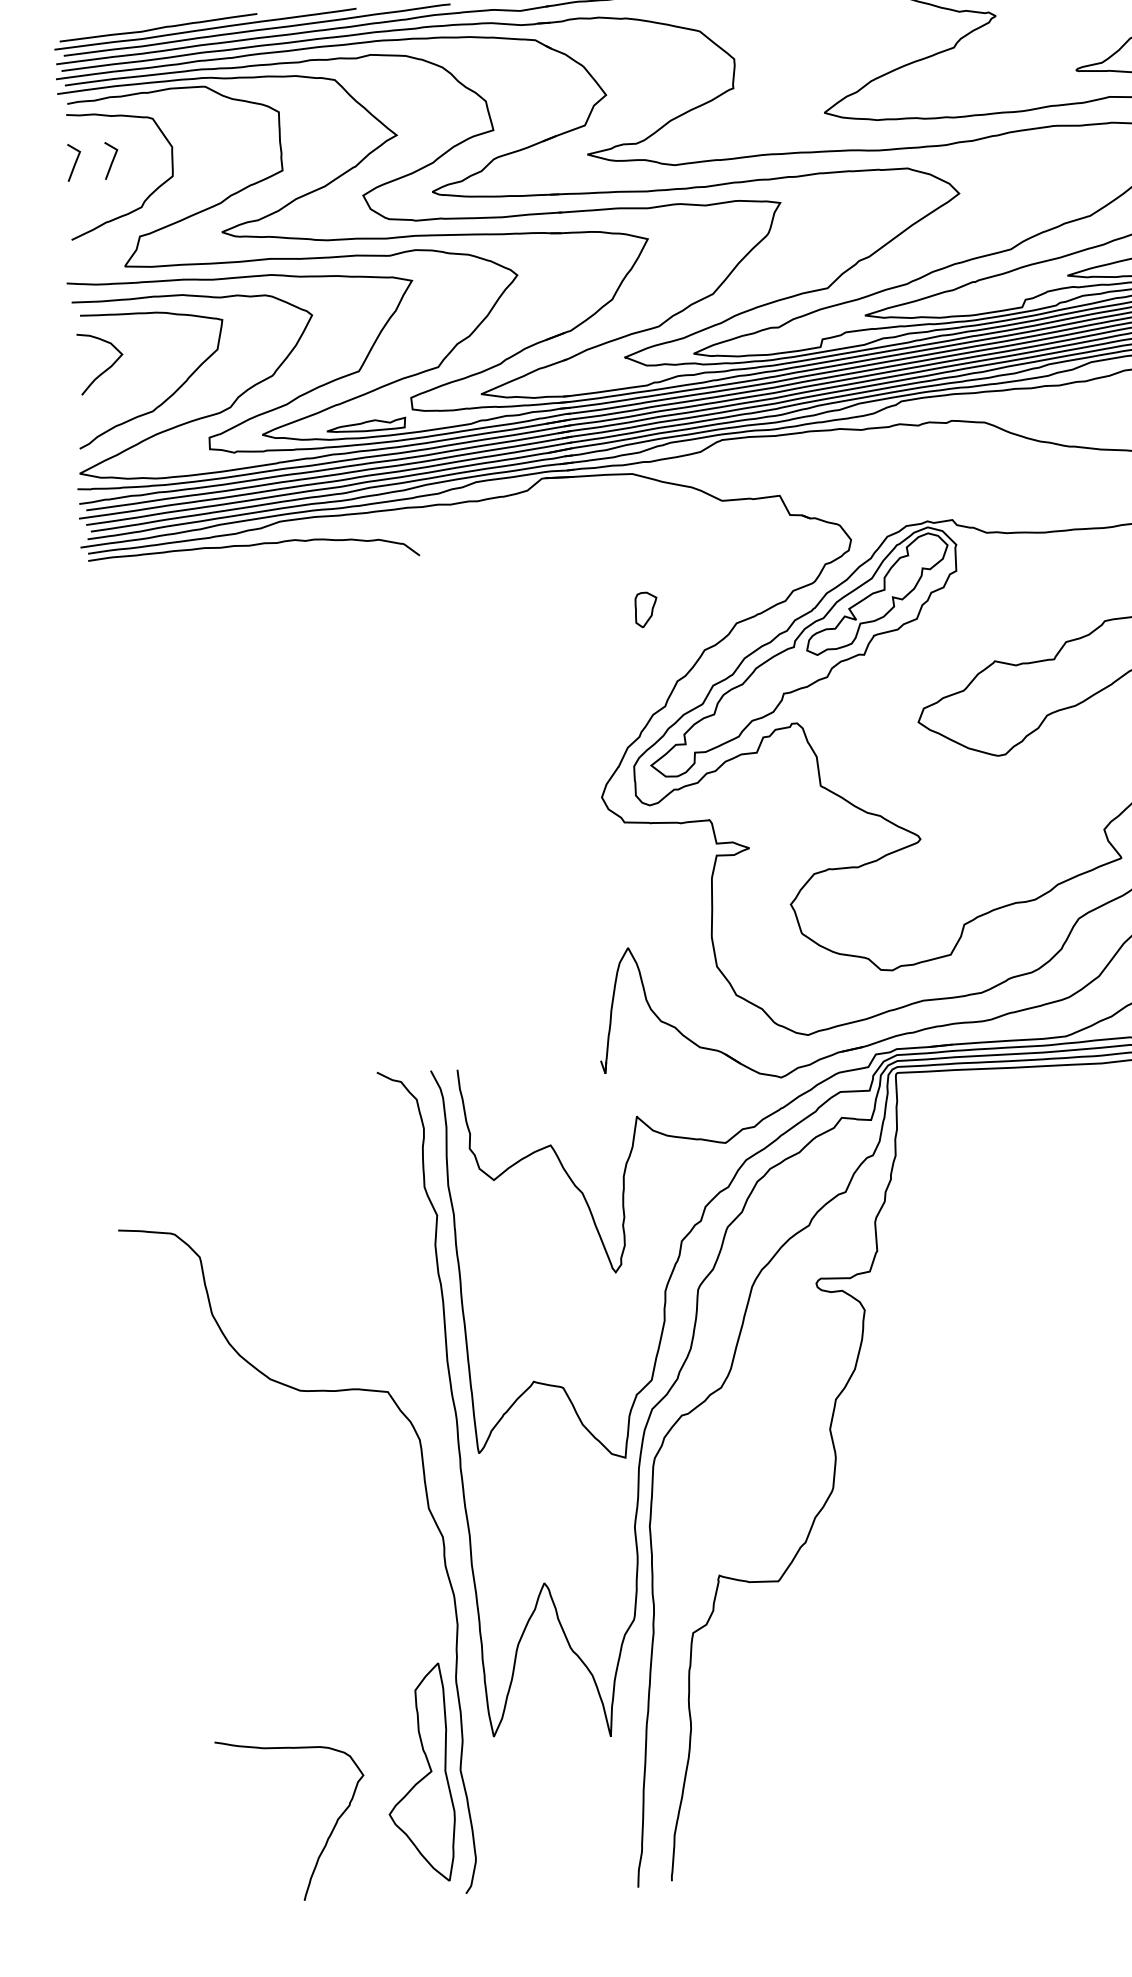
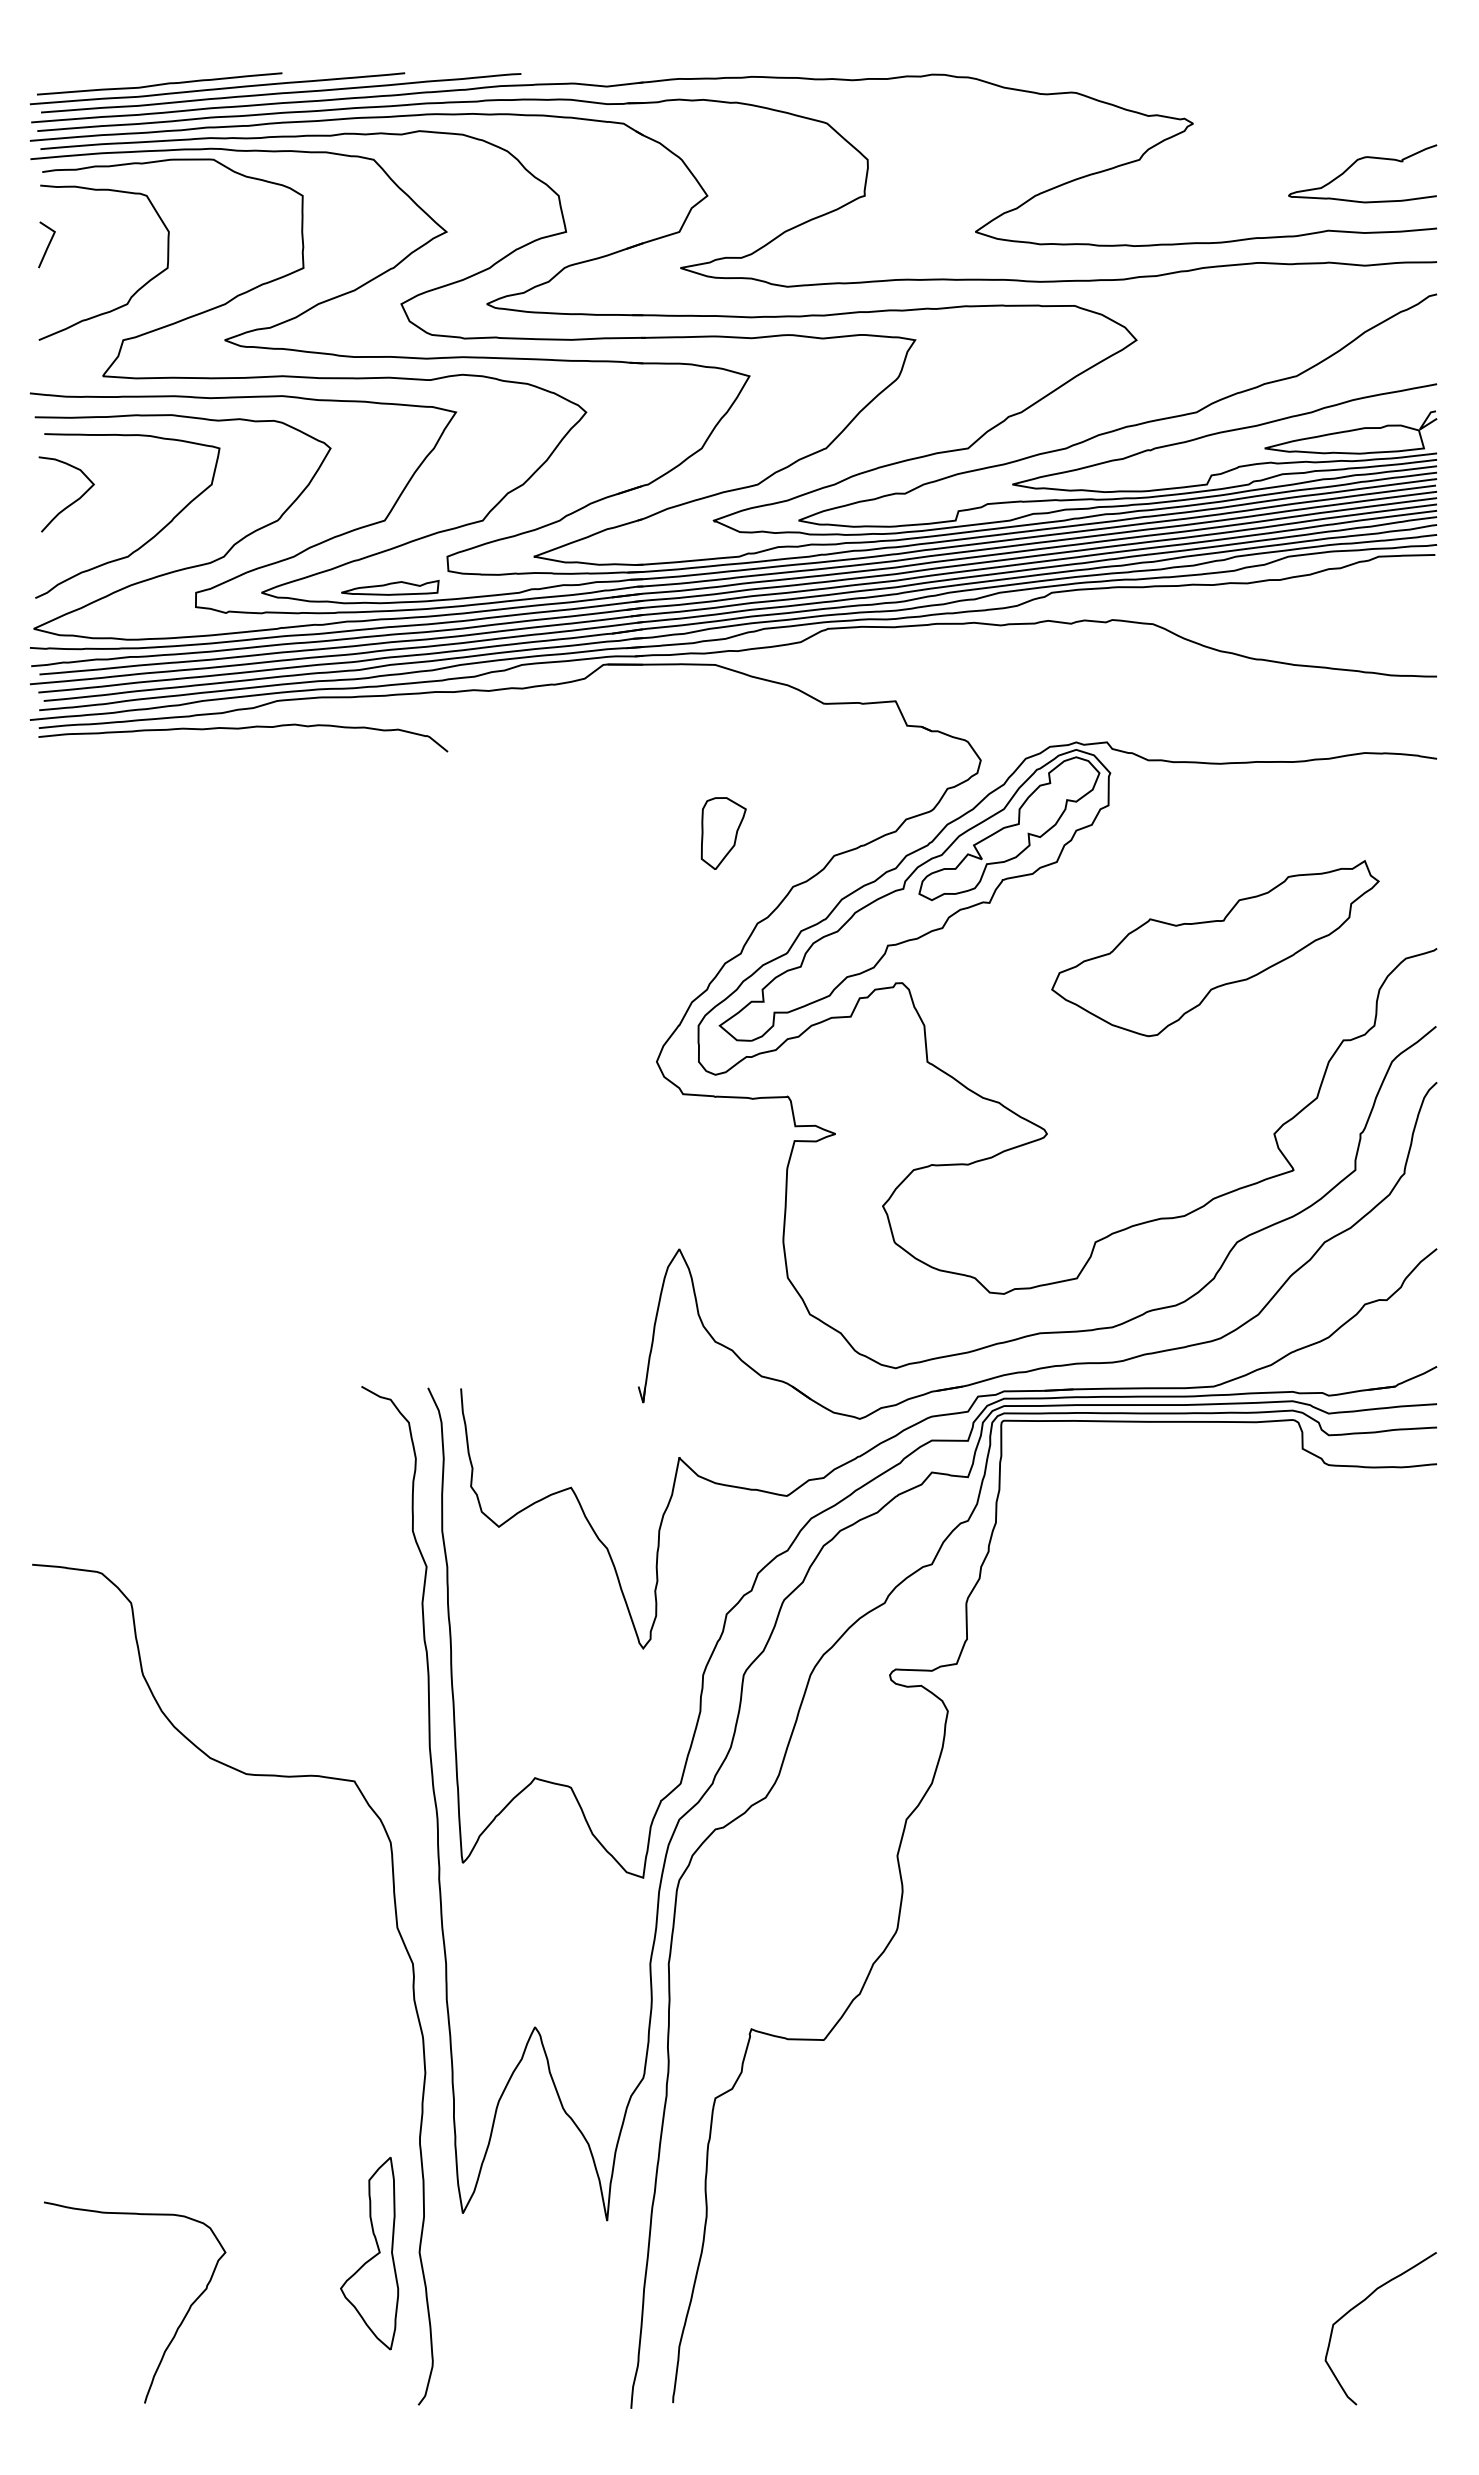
line: (111, 161) -> (93, 245), removed
part: (646, 609) -> (723, 833), size x1.67
part: (420, 1773) -> (369, 2253), size x0.71
curve: (327, 1837) -> (177, 2327), moved

